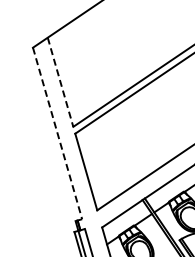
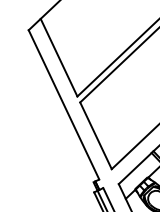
line: (60, 82) -> (59, 57), dashed -> solid
line: (57, 133) -> (63, 104), dashed -> solid

